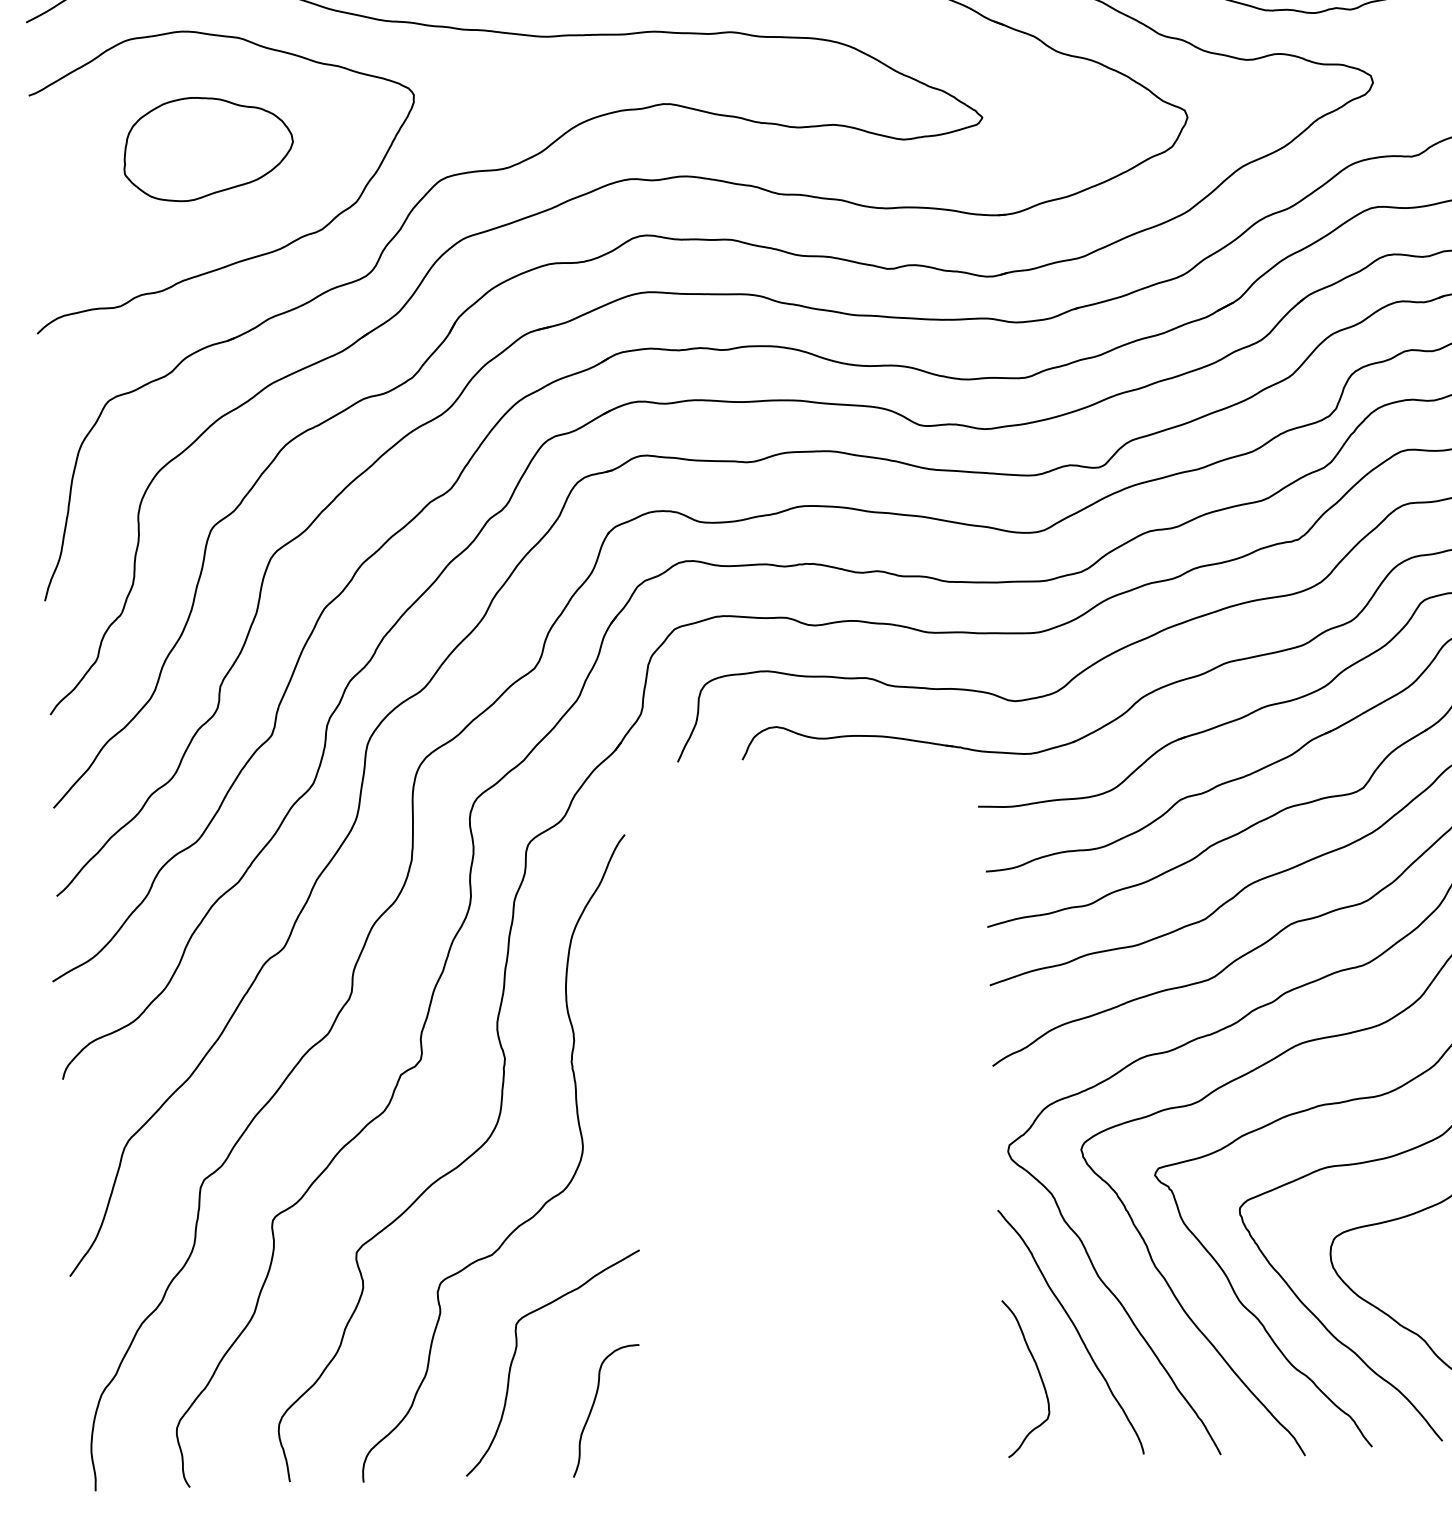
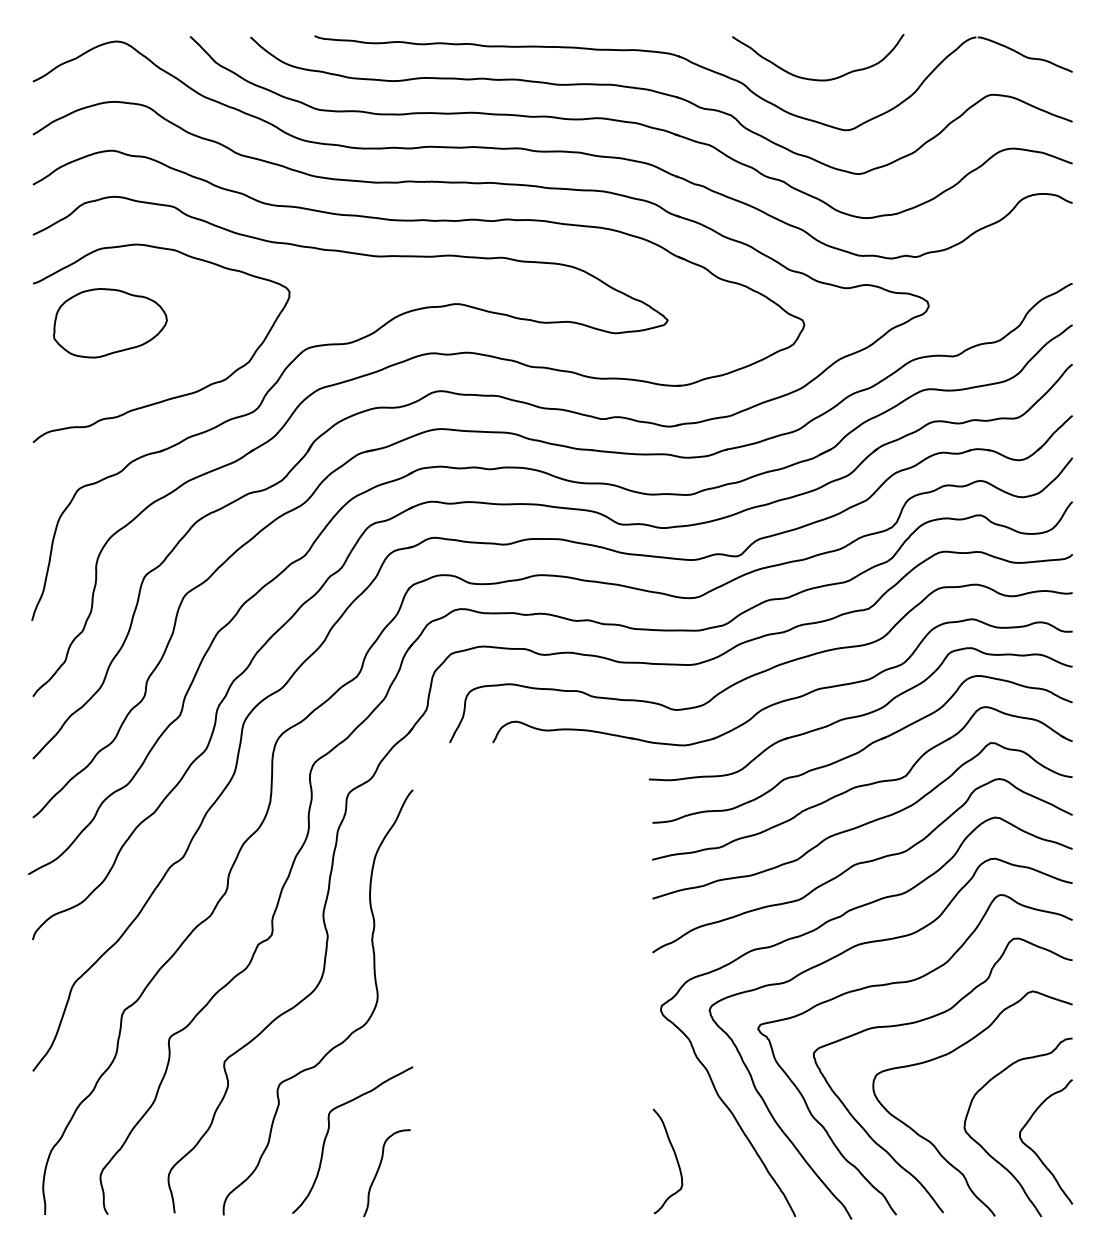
part: (208, 149) -> (110, 323), moved
curve: (1075, 1330) -> (701, 1130), removed

